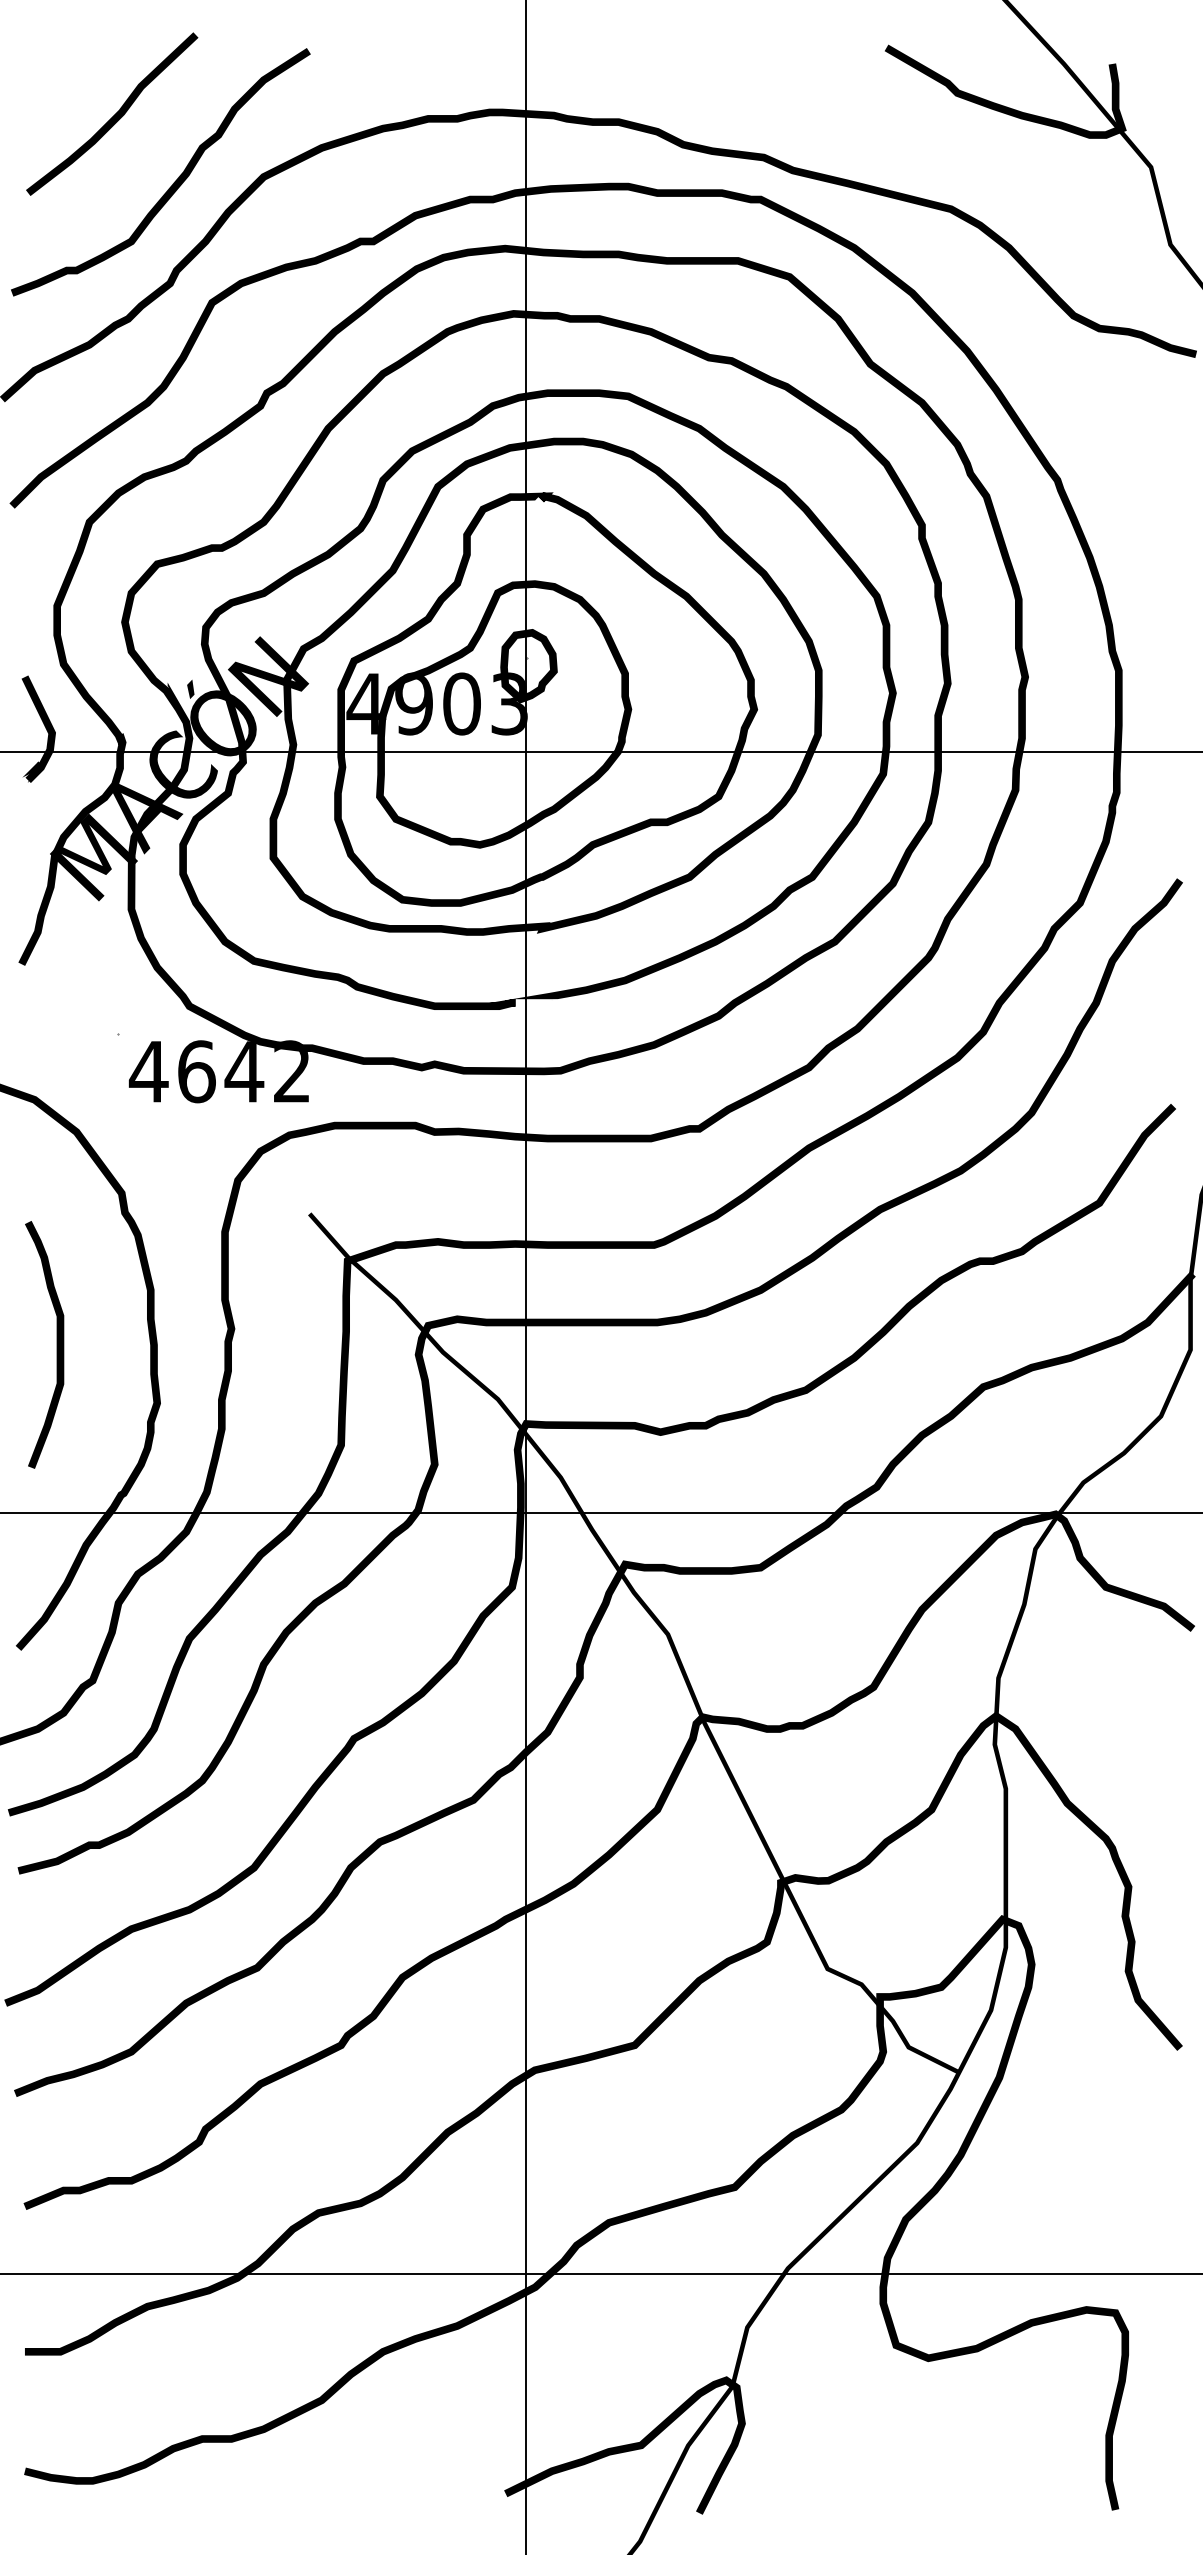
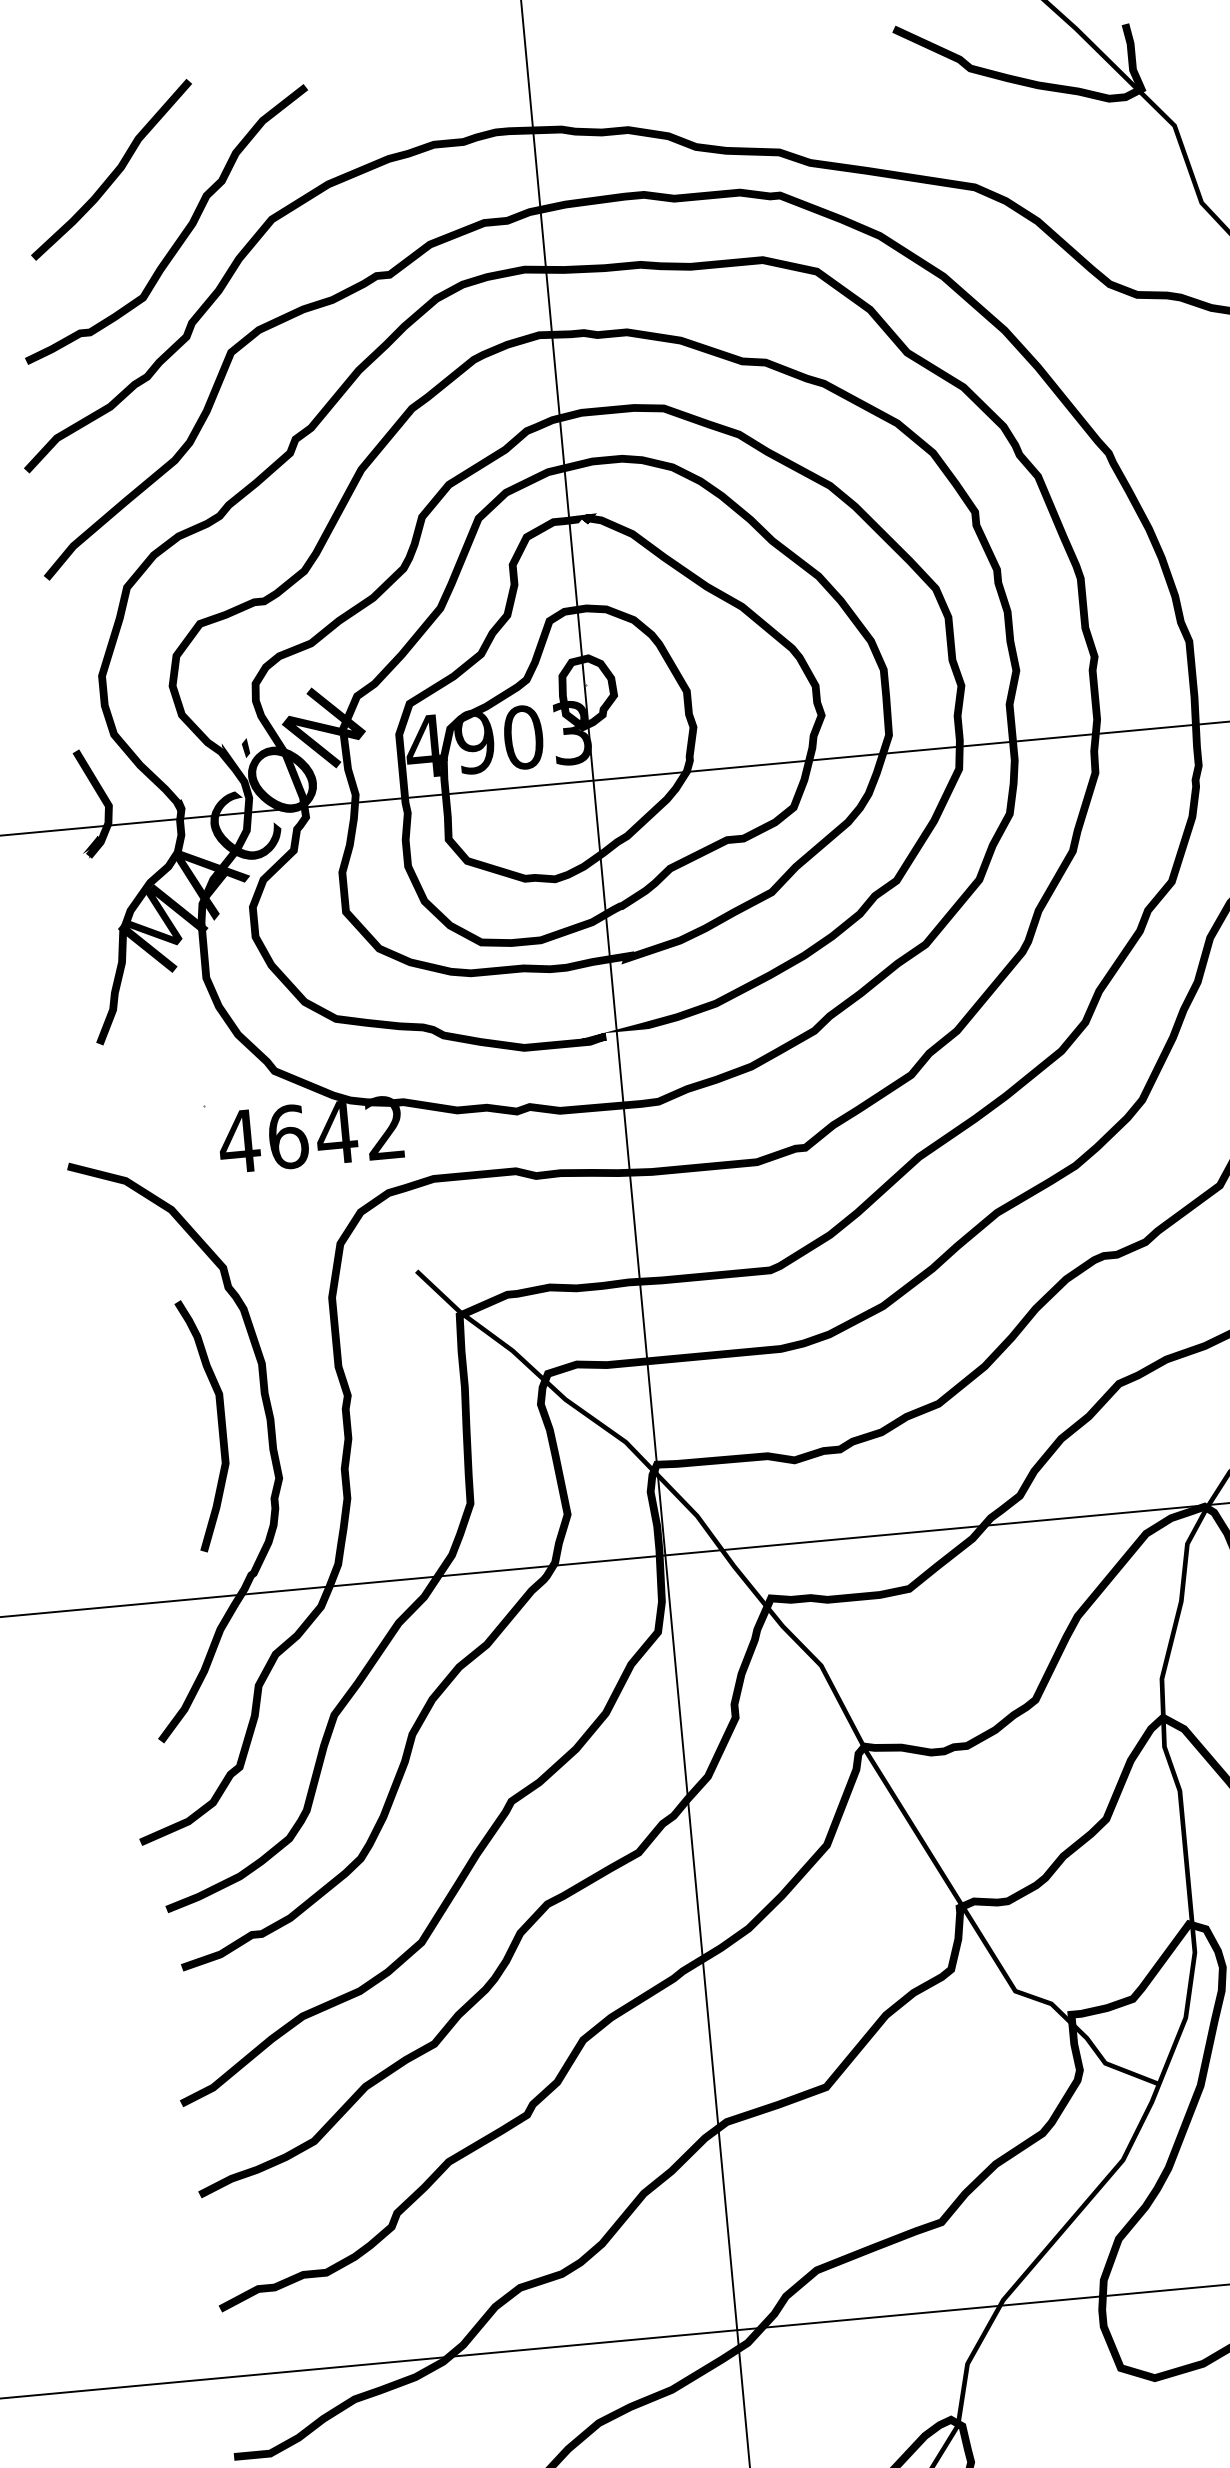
curve: (56, 1344) -> (217, 1423), moved

